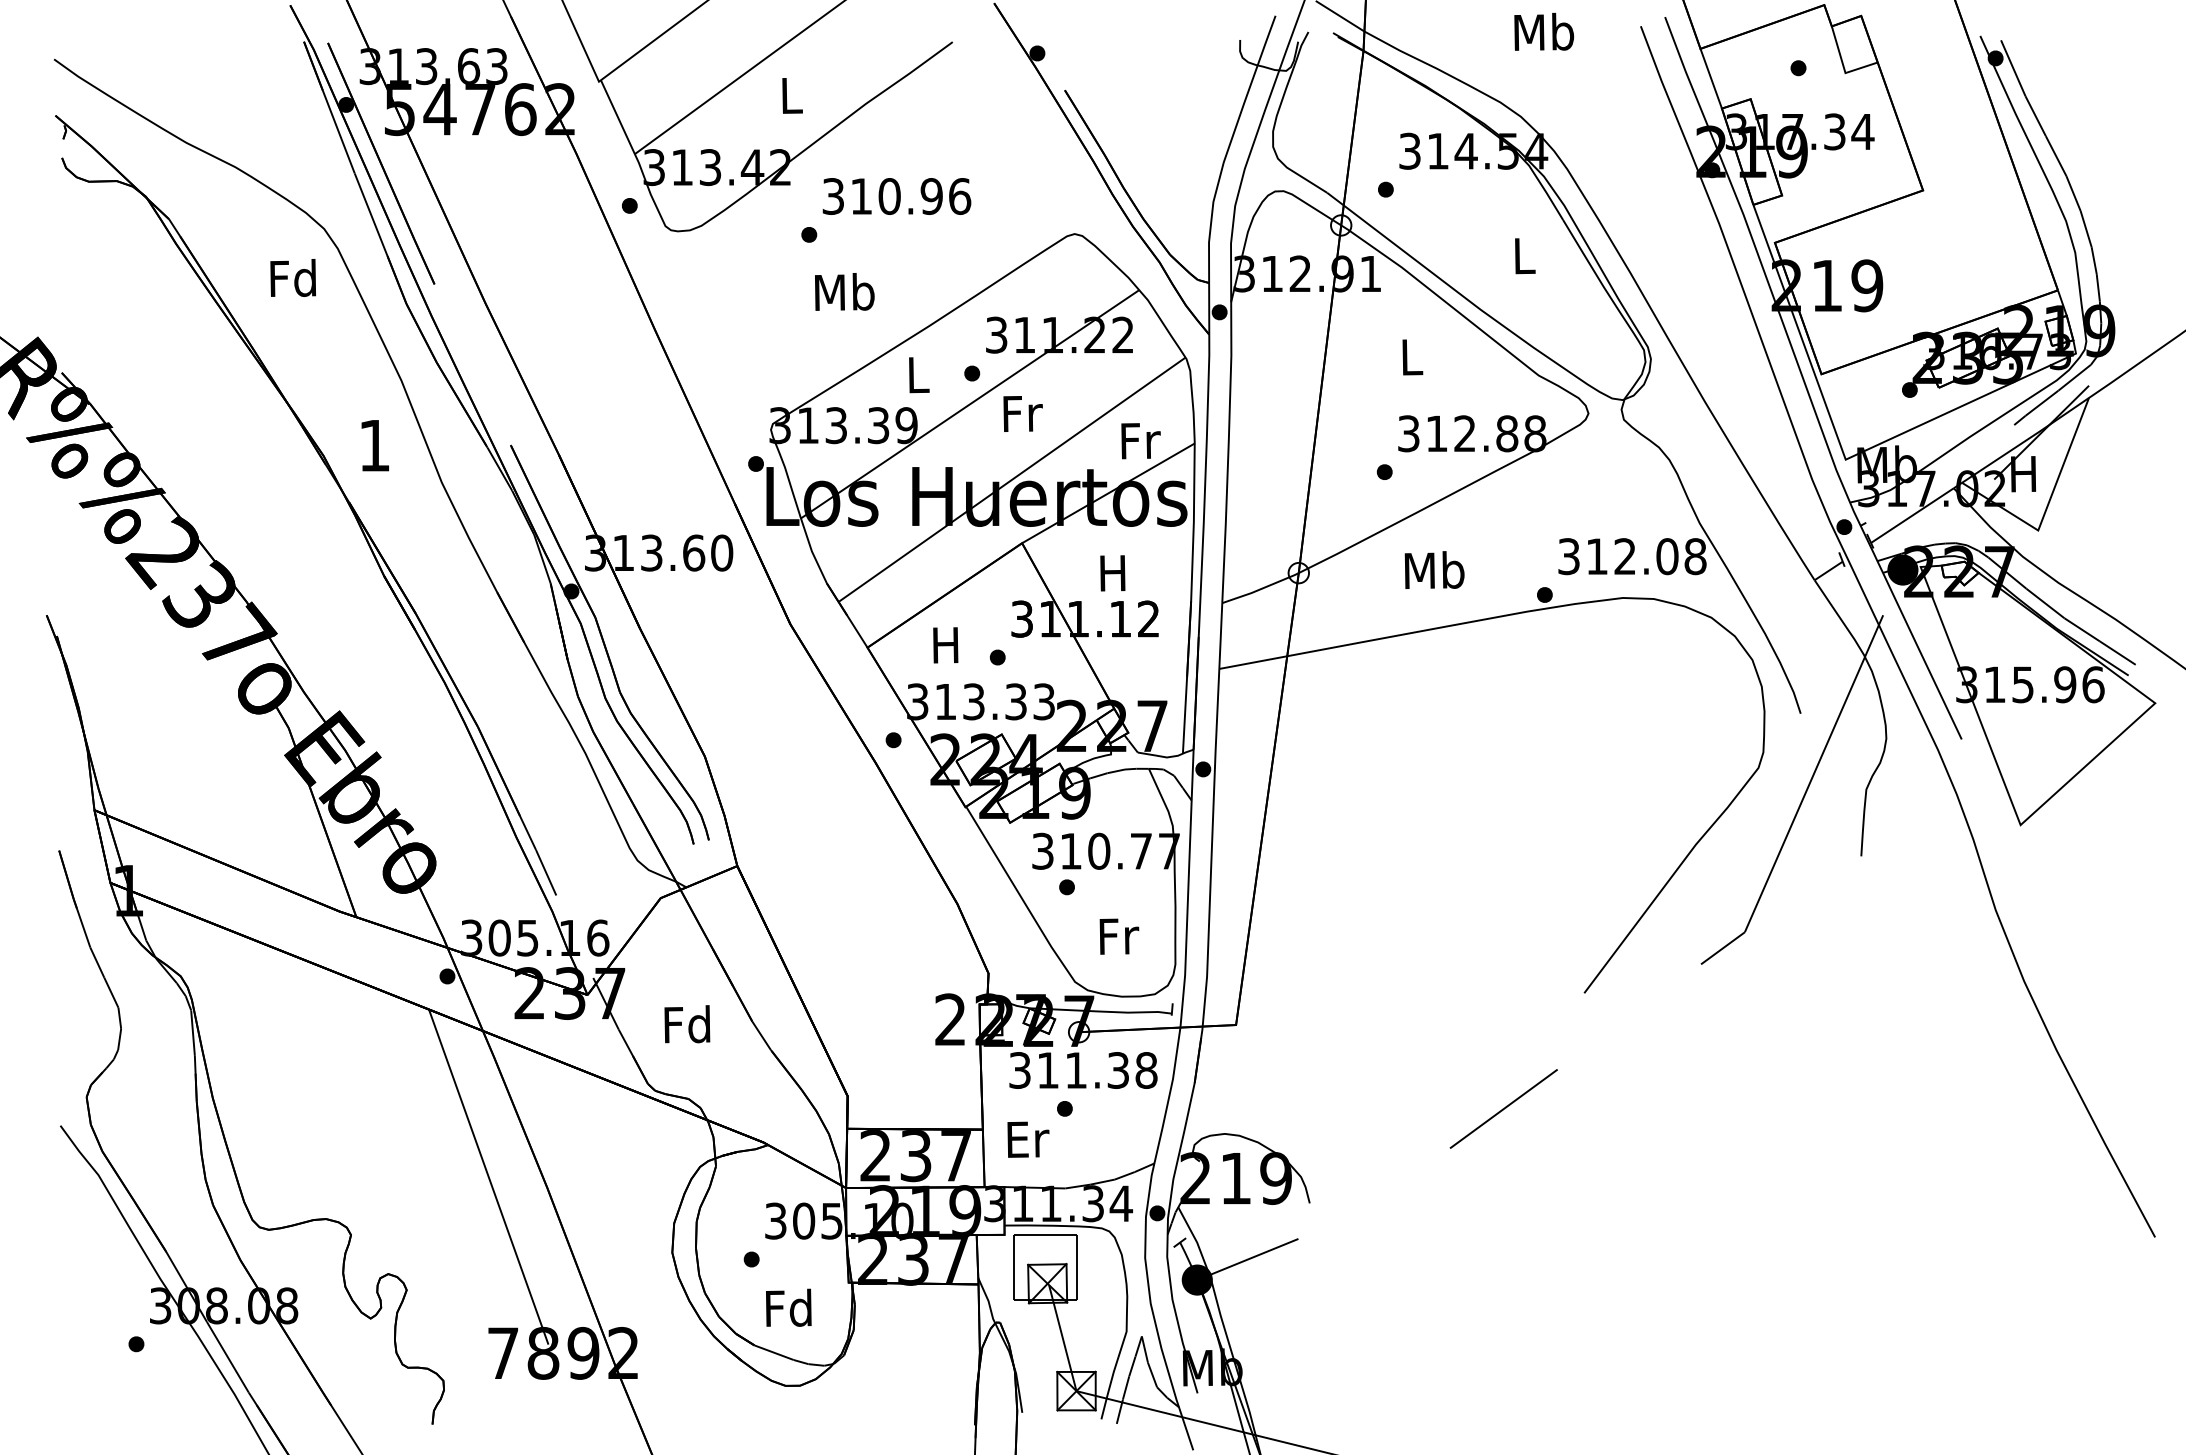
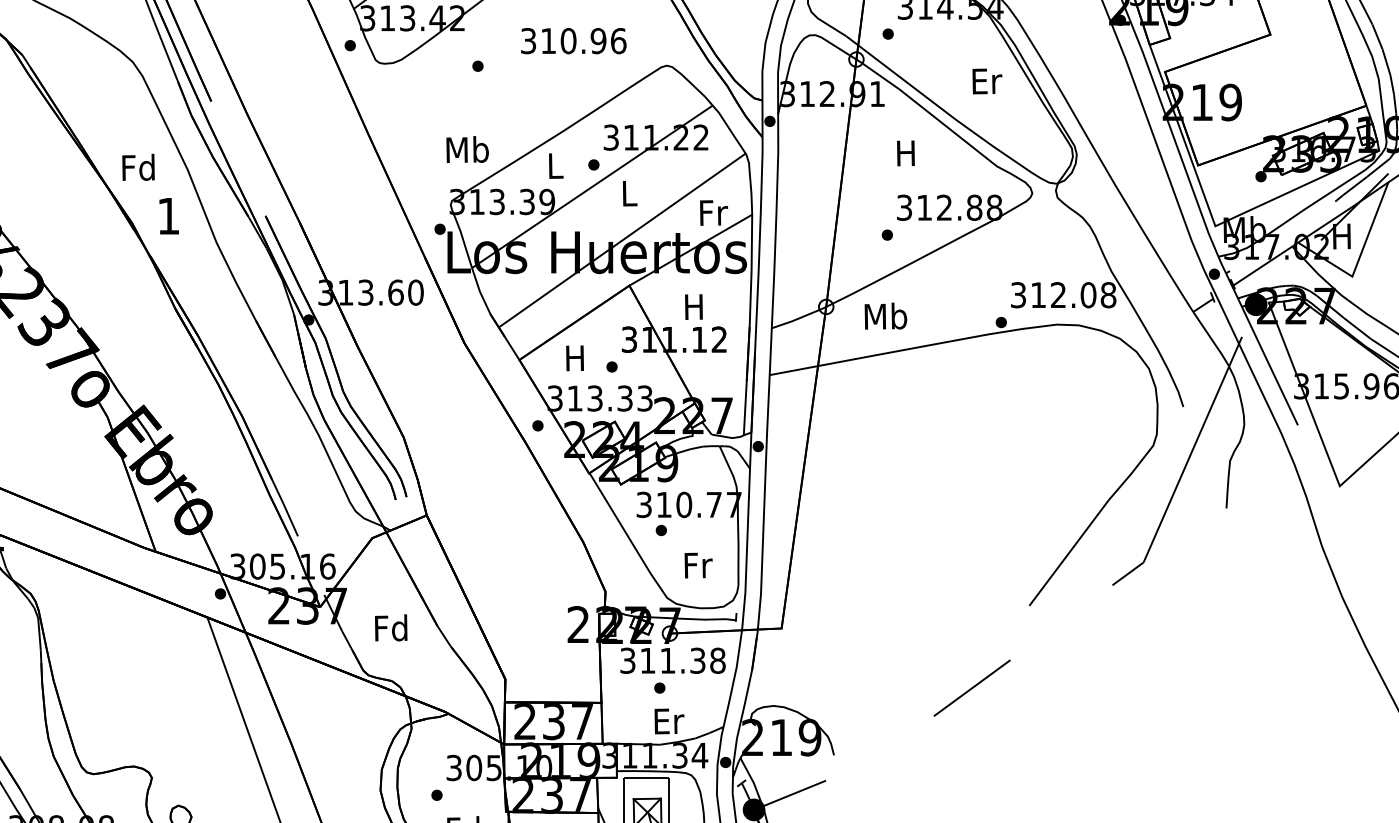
text: (896, 196) -> (573, 41), moved
text: (1525, 256) -> (987, 81), L -> Er
text: (292, 277) -> (138, 167), moved
text: (844, 291) -> (467, 149), moved
text: (1410, 357) -> (905, 153), L -> H
text: (1022, 413) -> (629, 193), Fr -> L
text: (1434, 569) -> (885, 315), moved
text: (1028, 1139) -> (669, 721), moved

